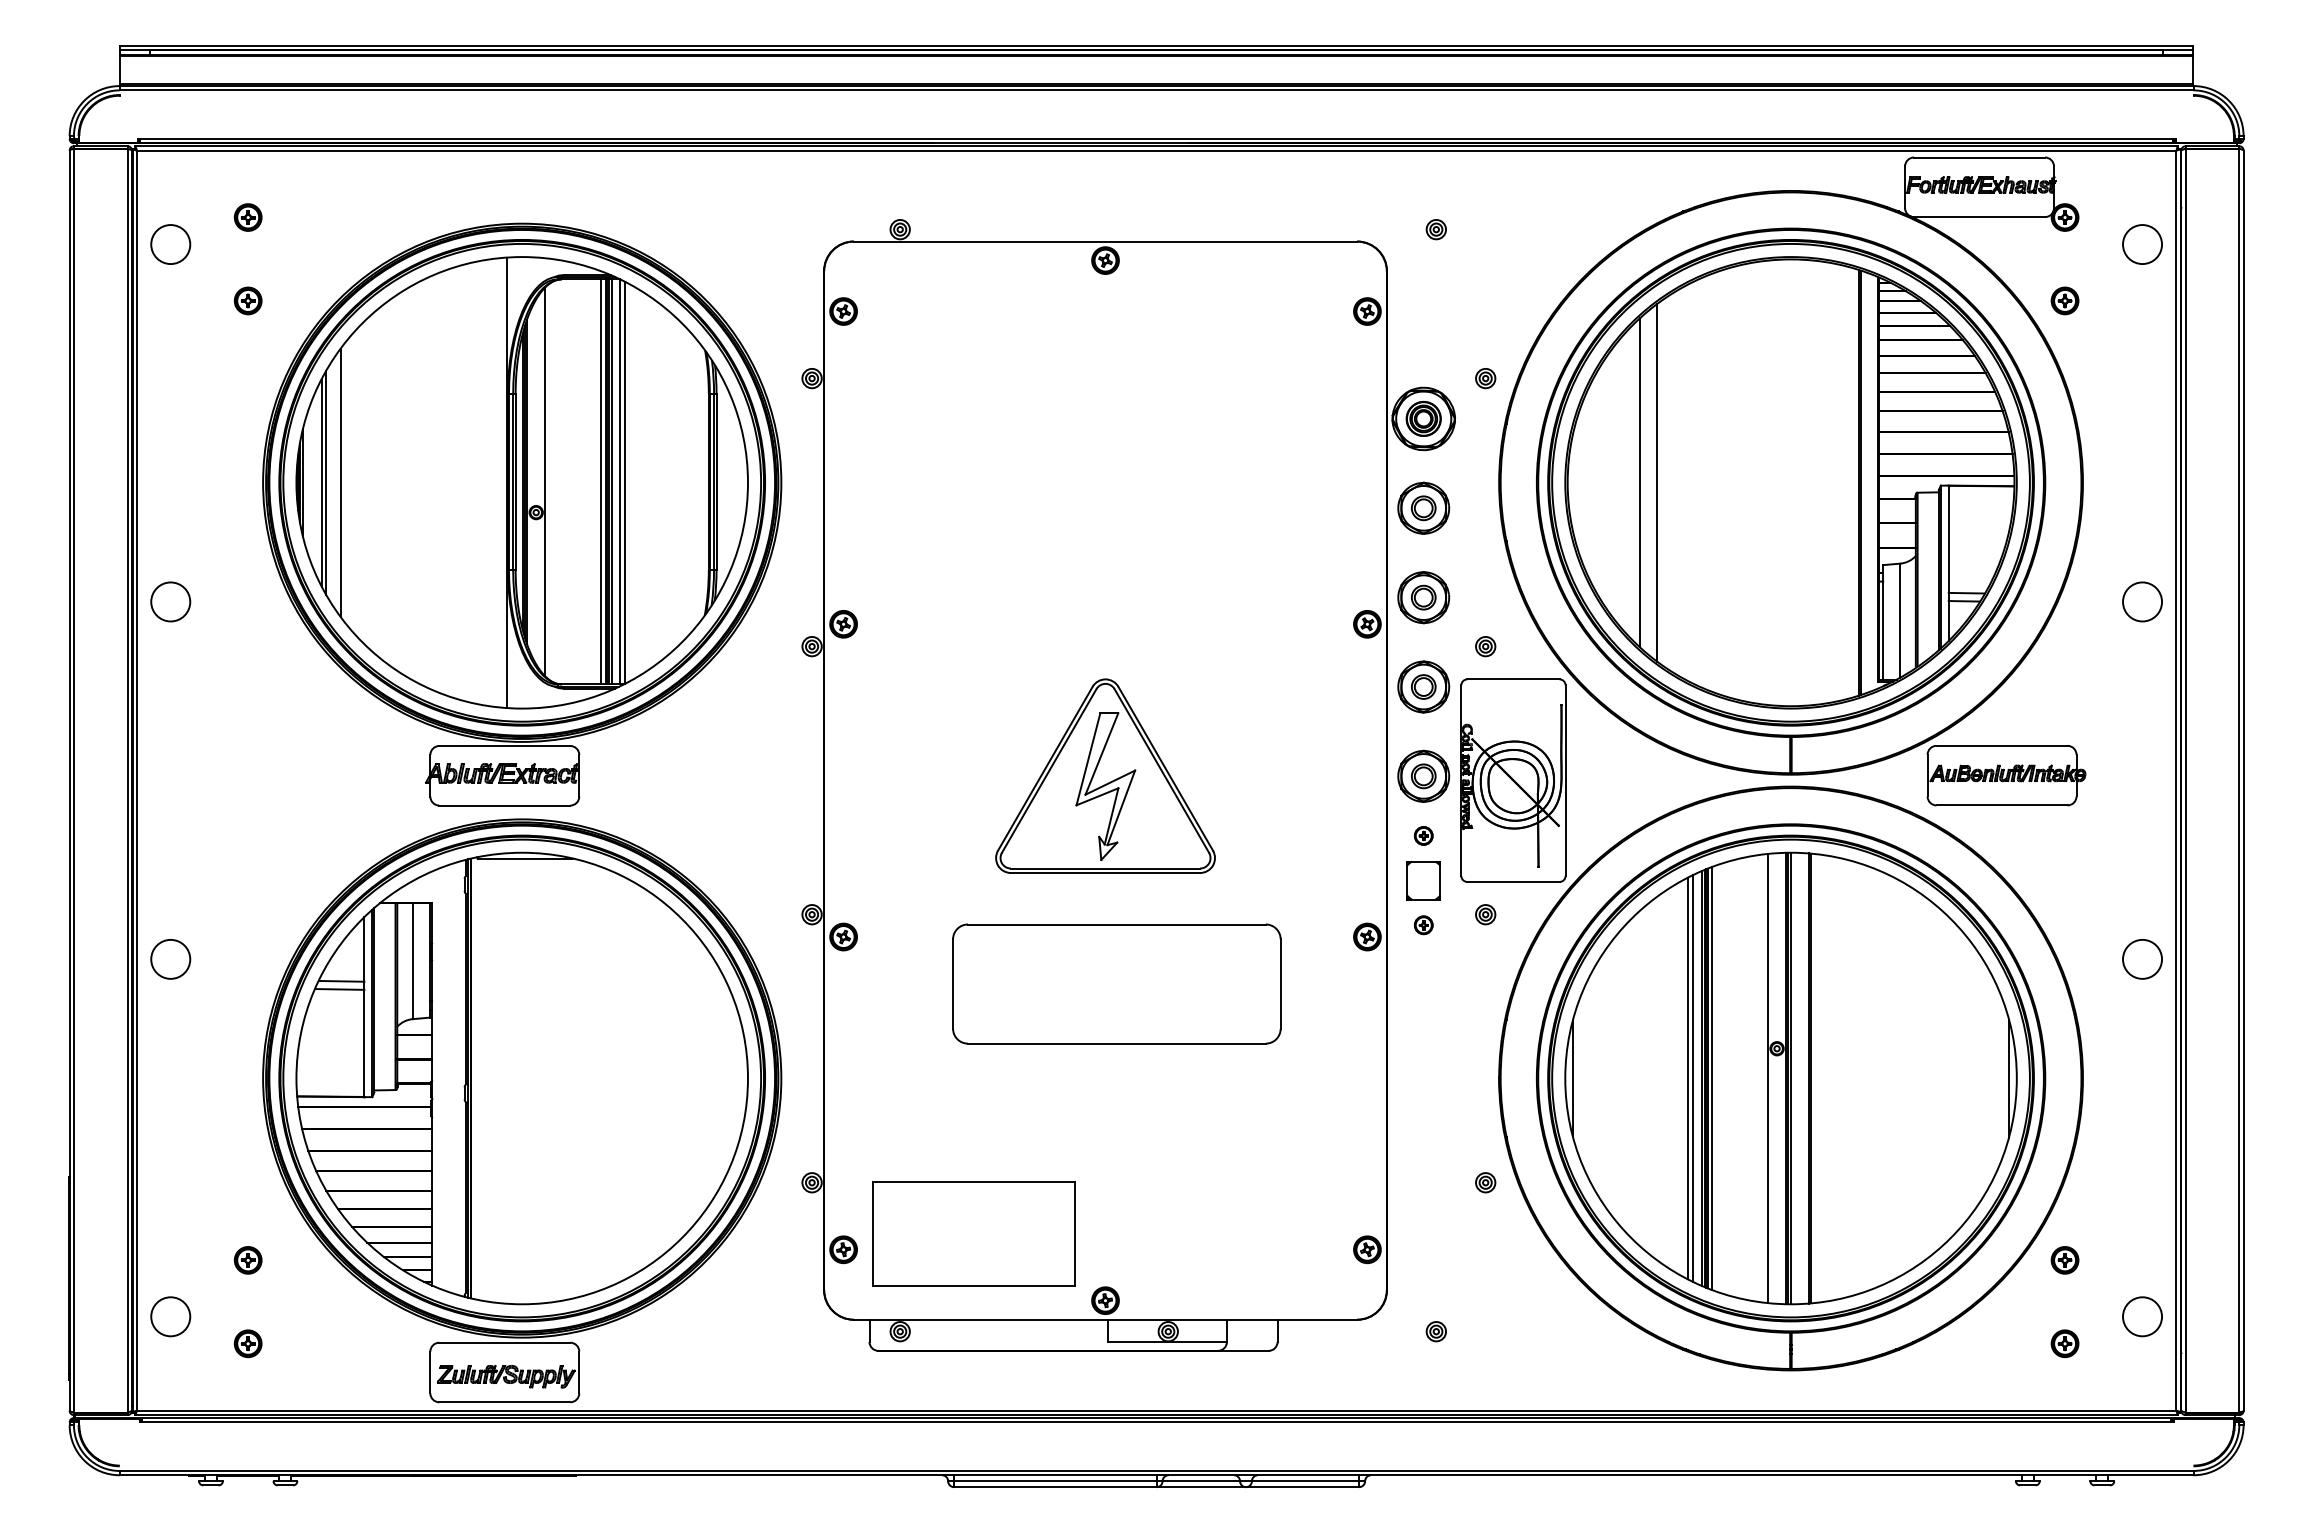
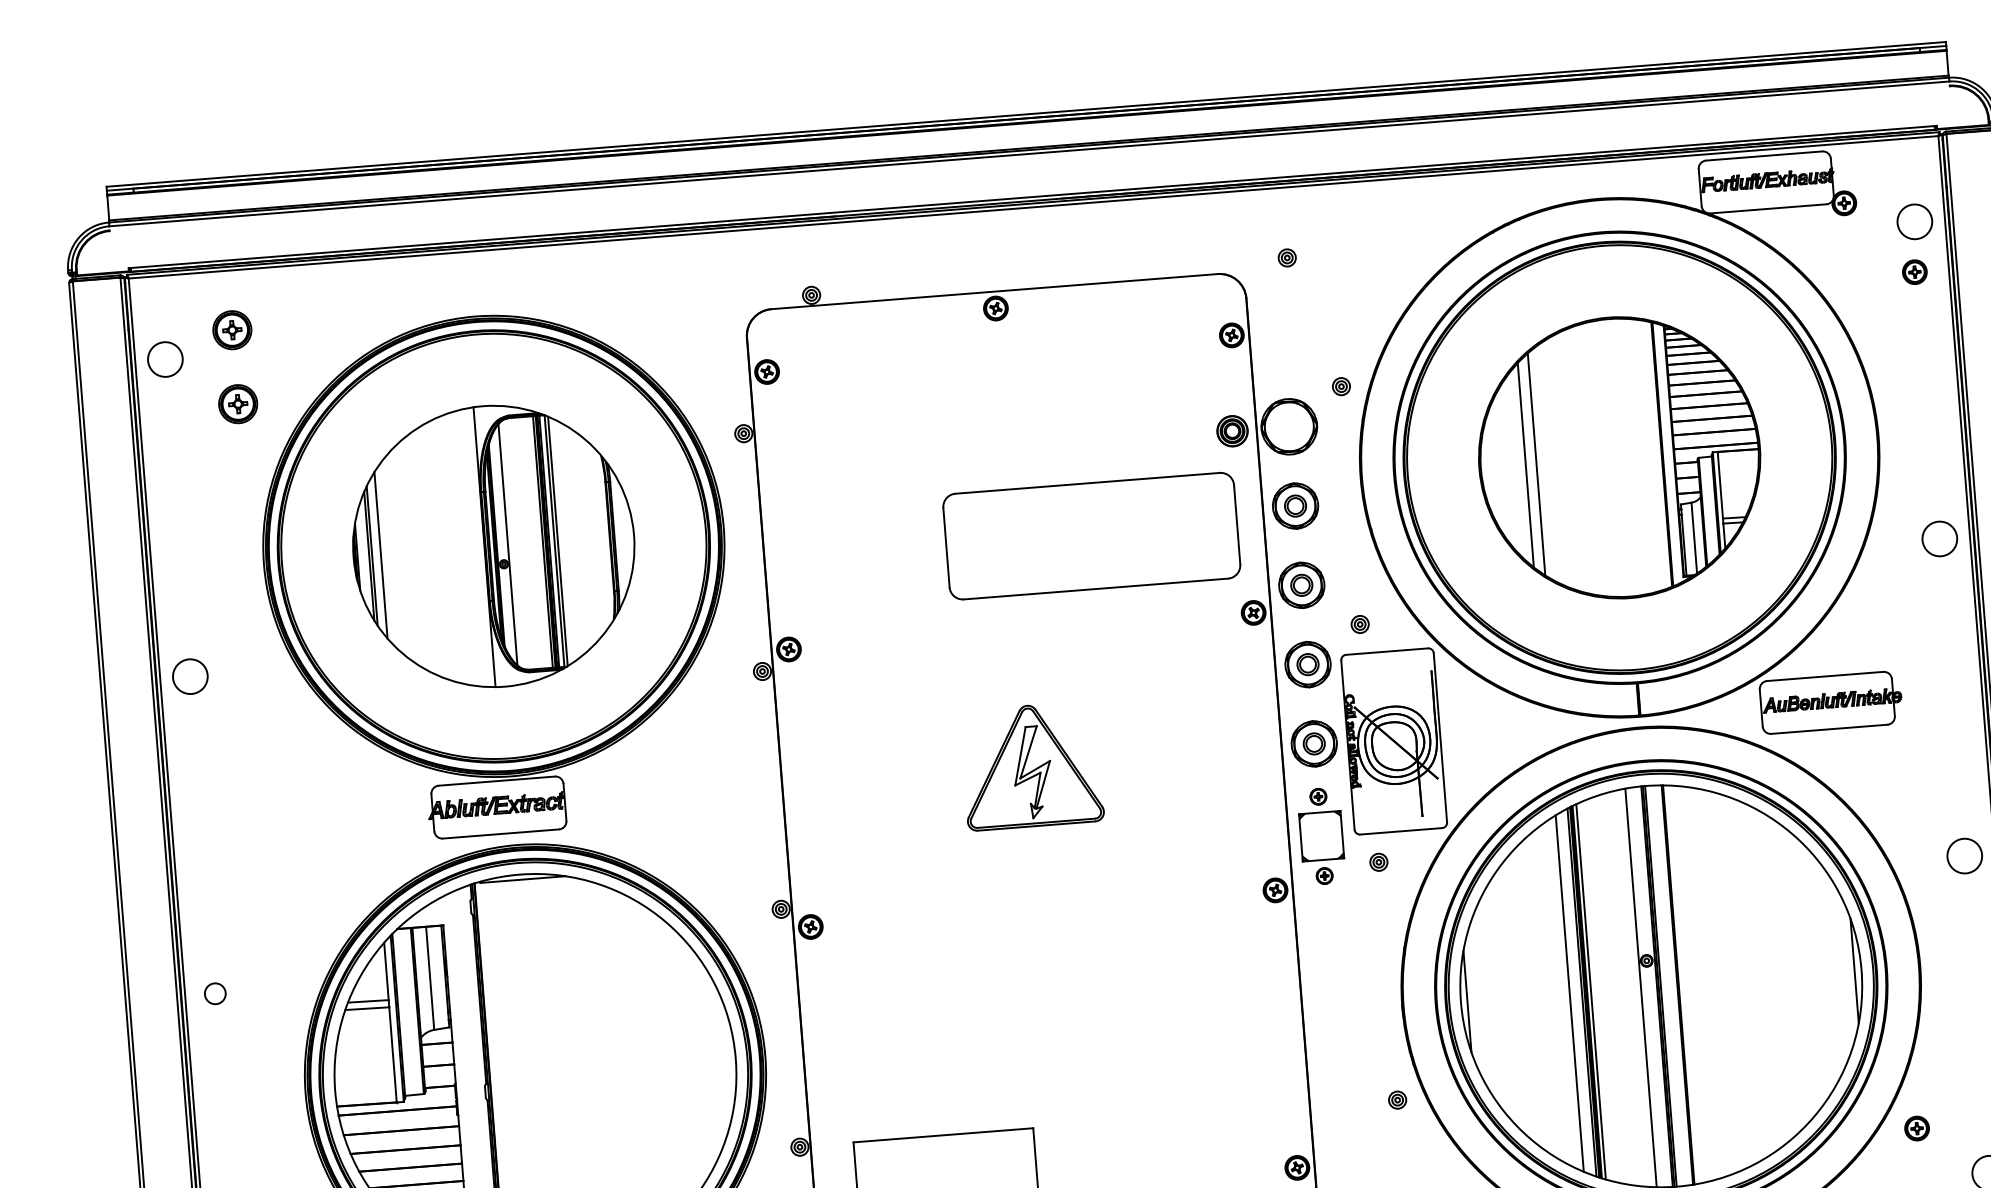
part: (247, 217) -> (231, 330), size x1.6
part: (247, 300) -> (237, 403), size x1.6
part: (2064, 300) -> (1914, 271), moved
part: (1423, 418) -> (1232, 430), moved
part: (521, 482) -> (493, 546), size x0.7
part: (1790, 482) -> (1619, 457), size x0.7
part: (1105, 775) -> (1031, 765), size x0.7
part: (1423, 880) -> (1321, 836), size x1.4
circle: (170, 958) -> (215, 993), size x0.6
part: (1116, 983) -> (1091, 535), moved
line: (1693, 1078) -> (1574, 993), removed

